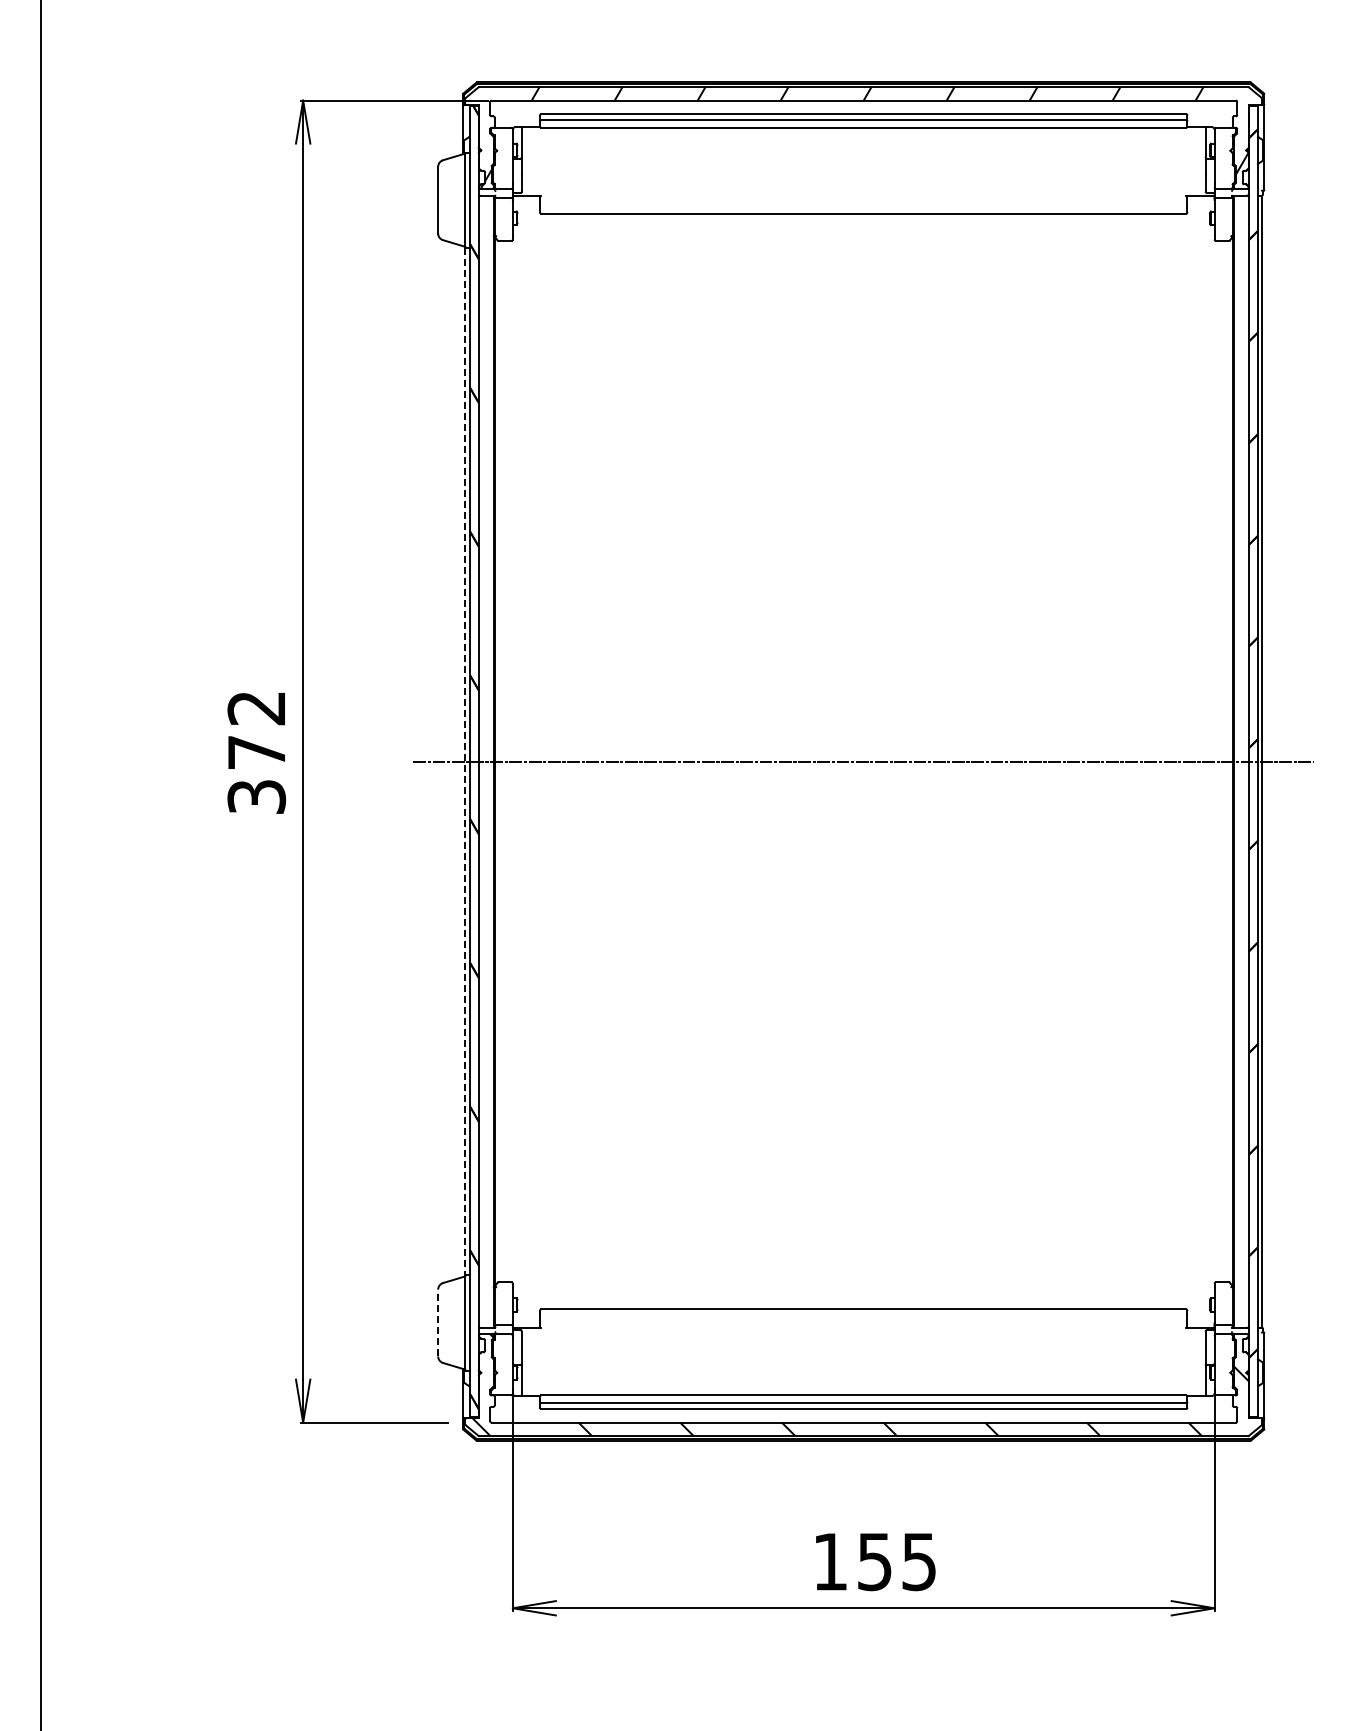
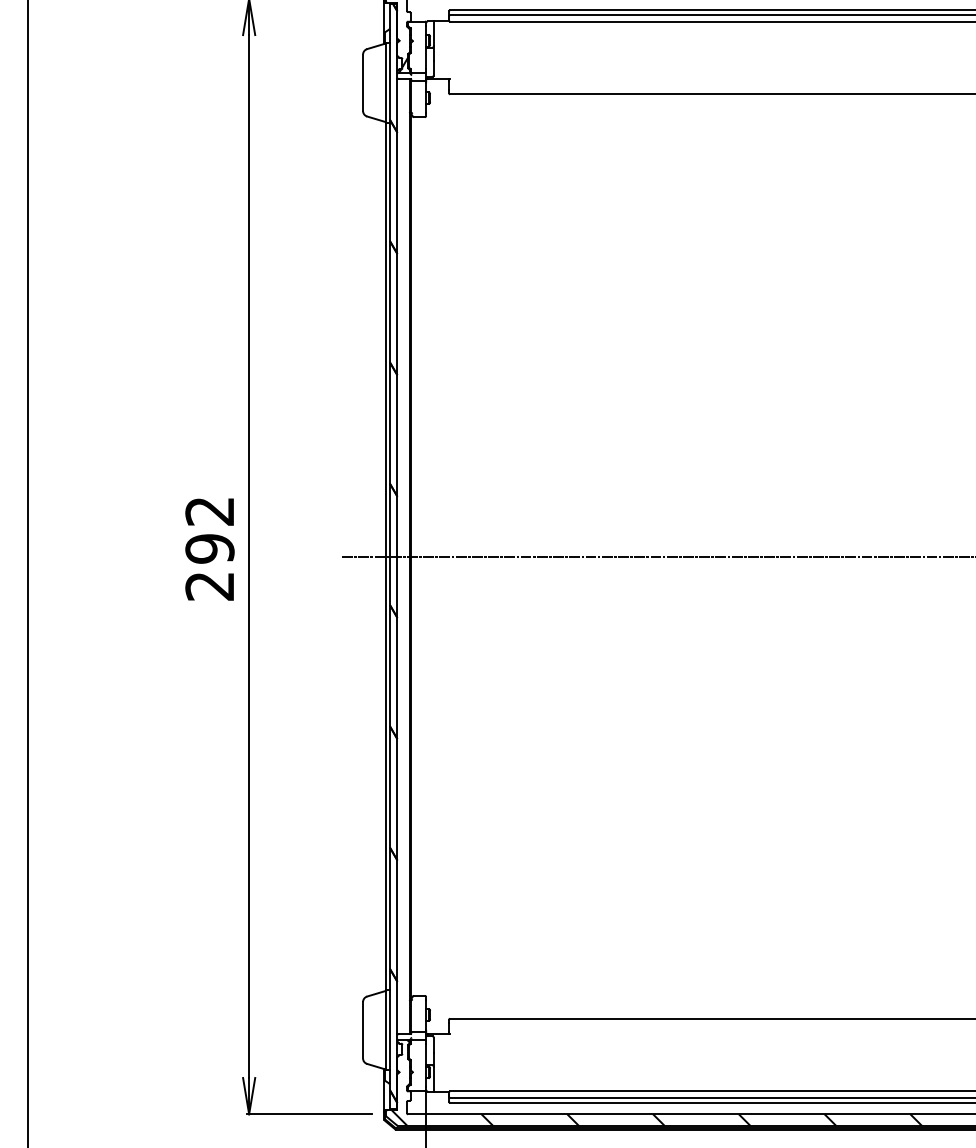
line: (465, 761) -> (386, 556), dashed -> solid
text: (256, 774) -> (209, 567), 372 -> 292
line: (438, 1322) -> (363, 1029), dashed -> solid

